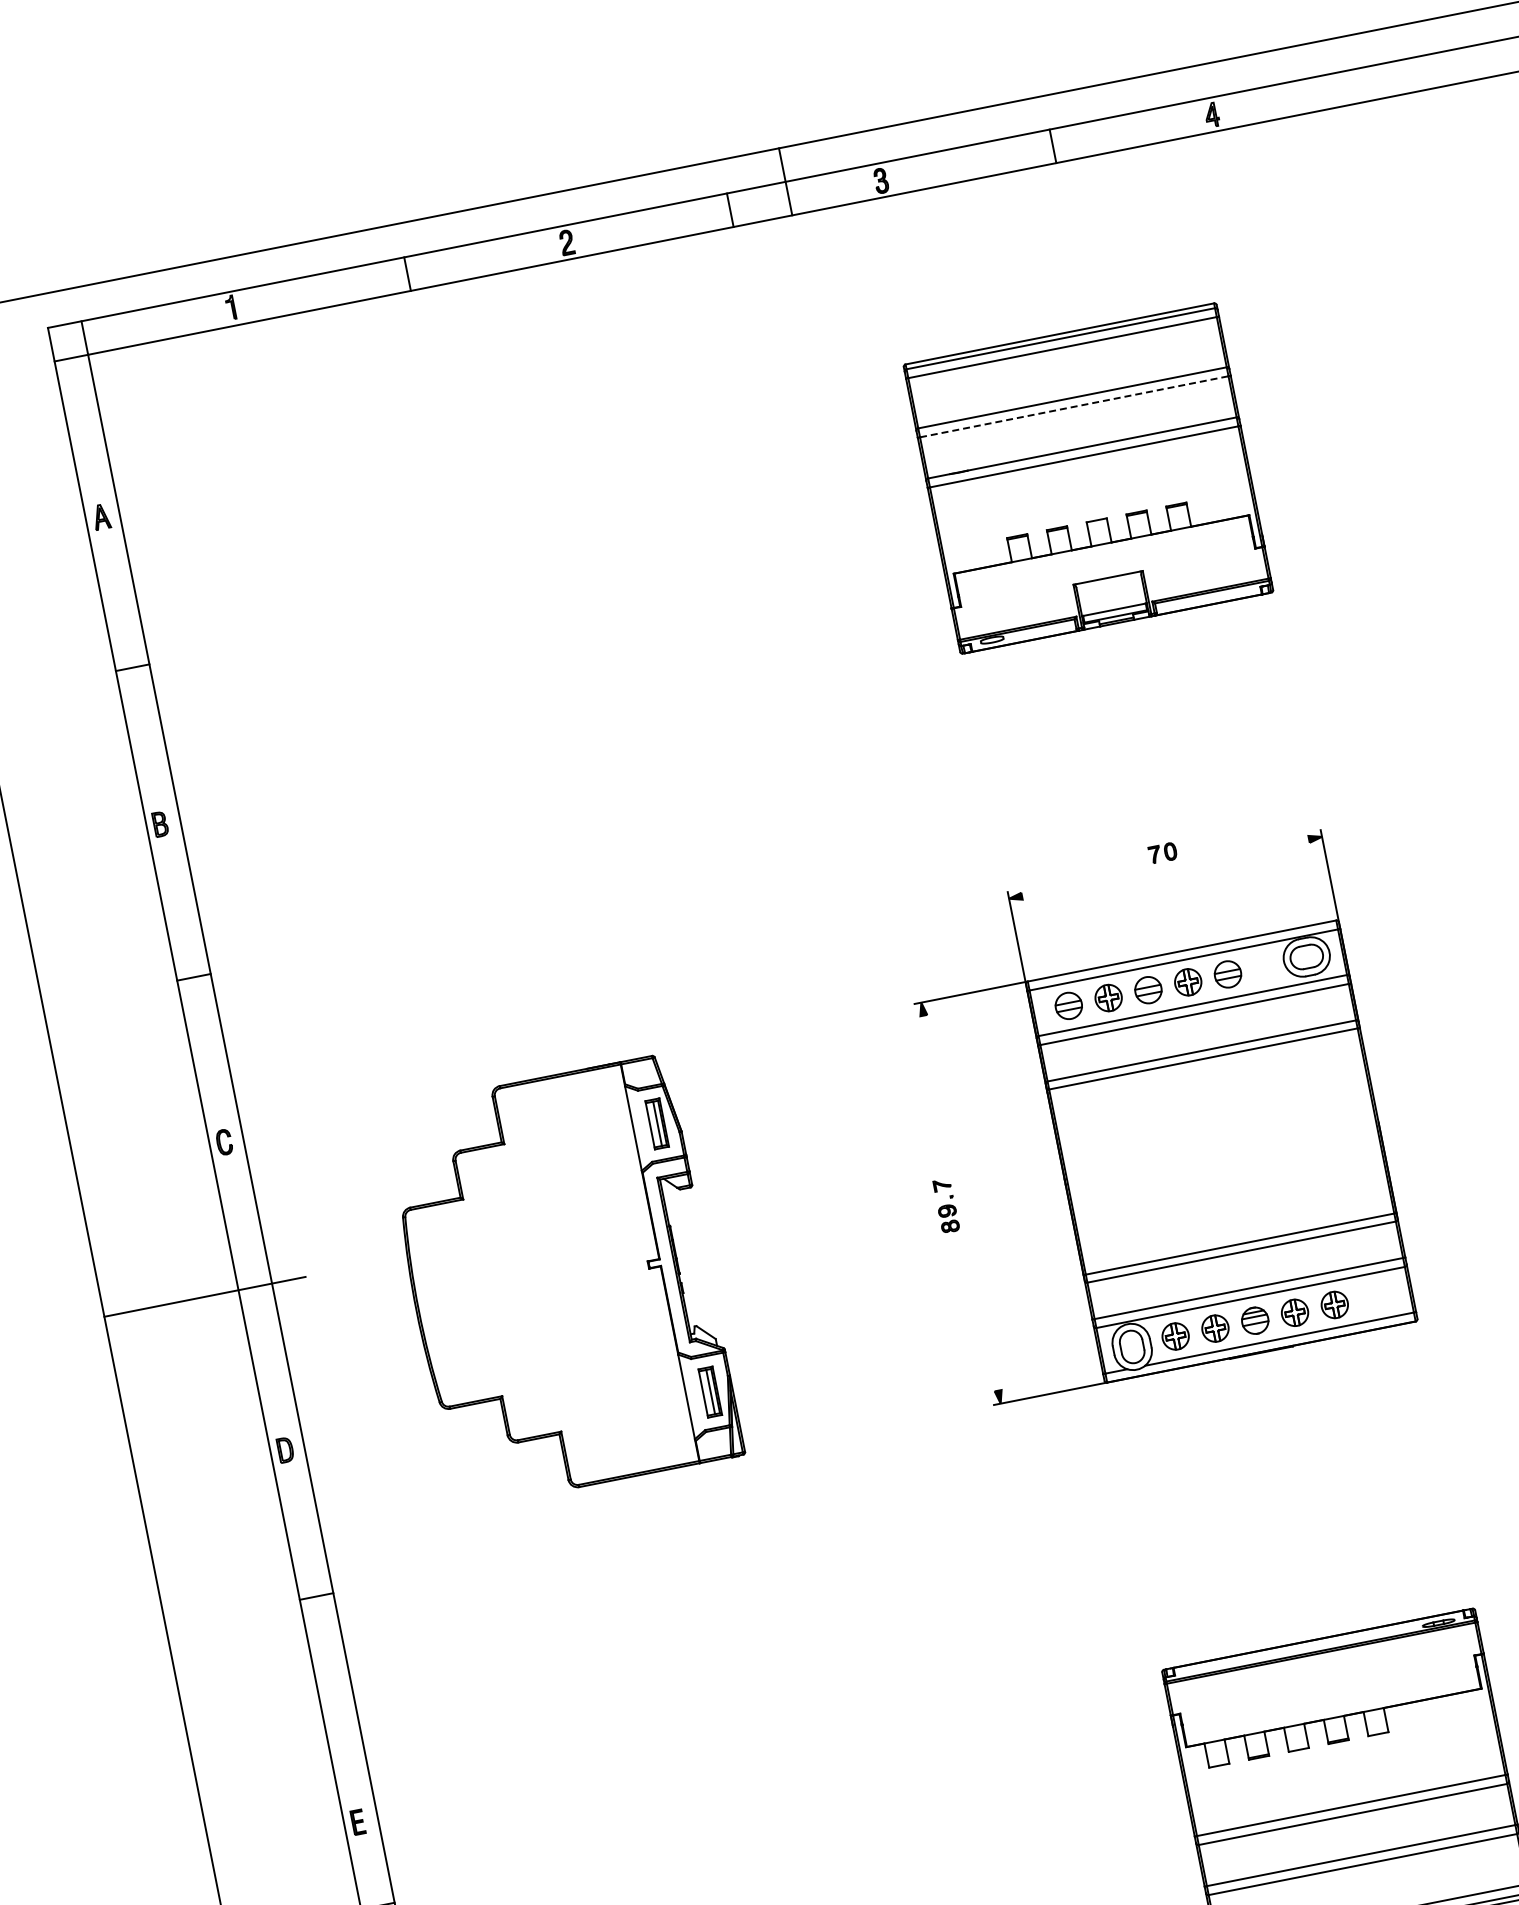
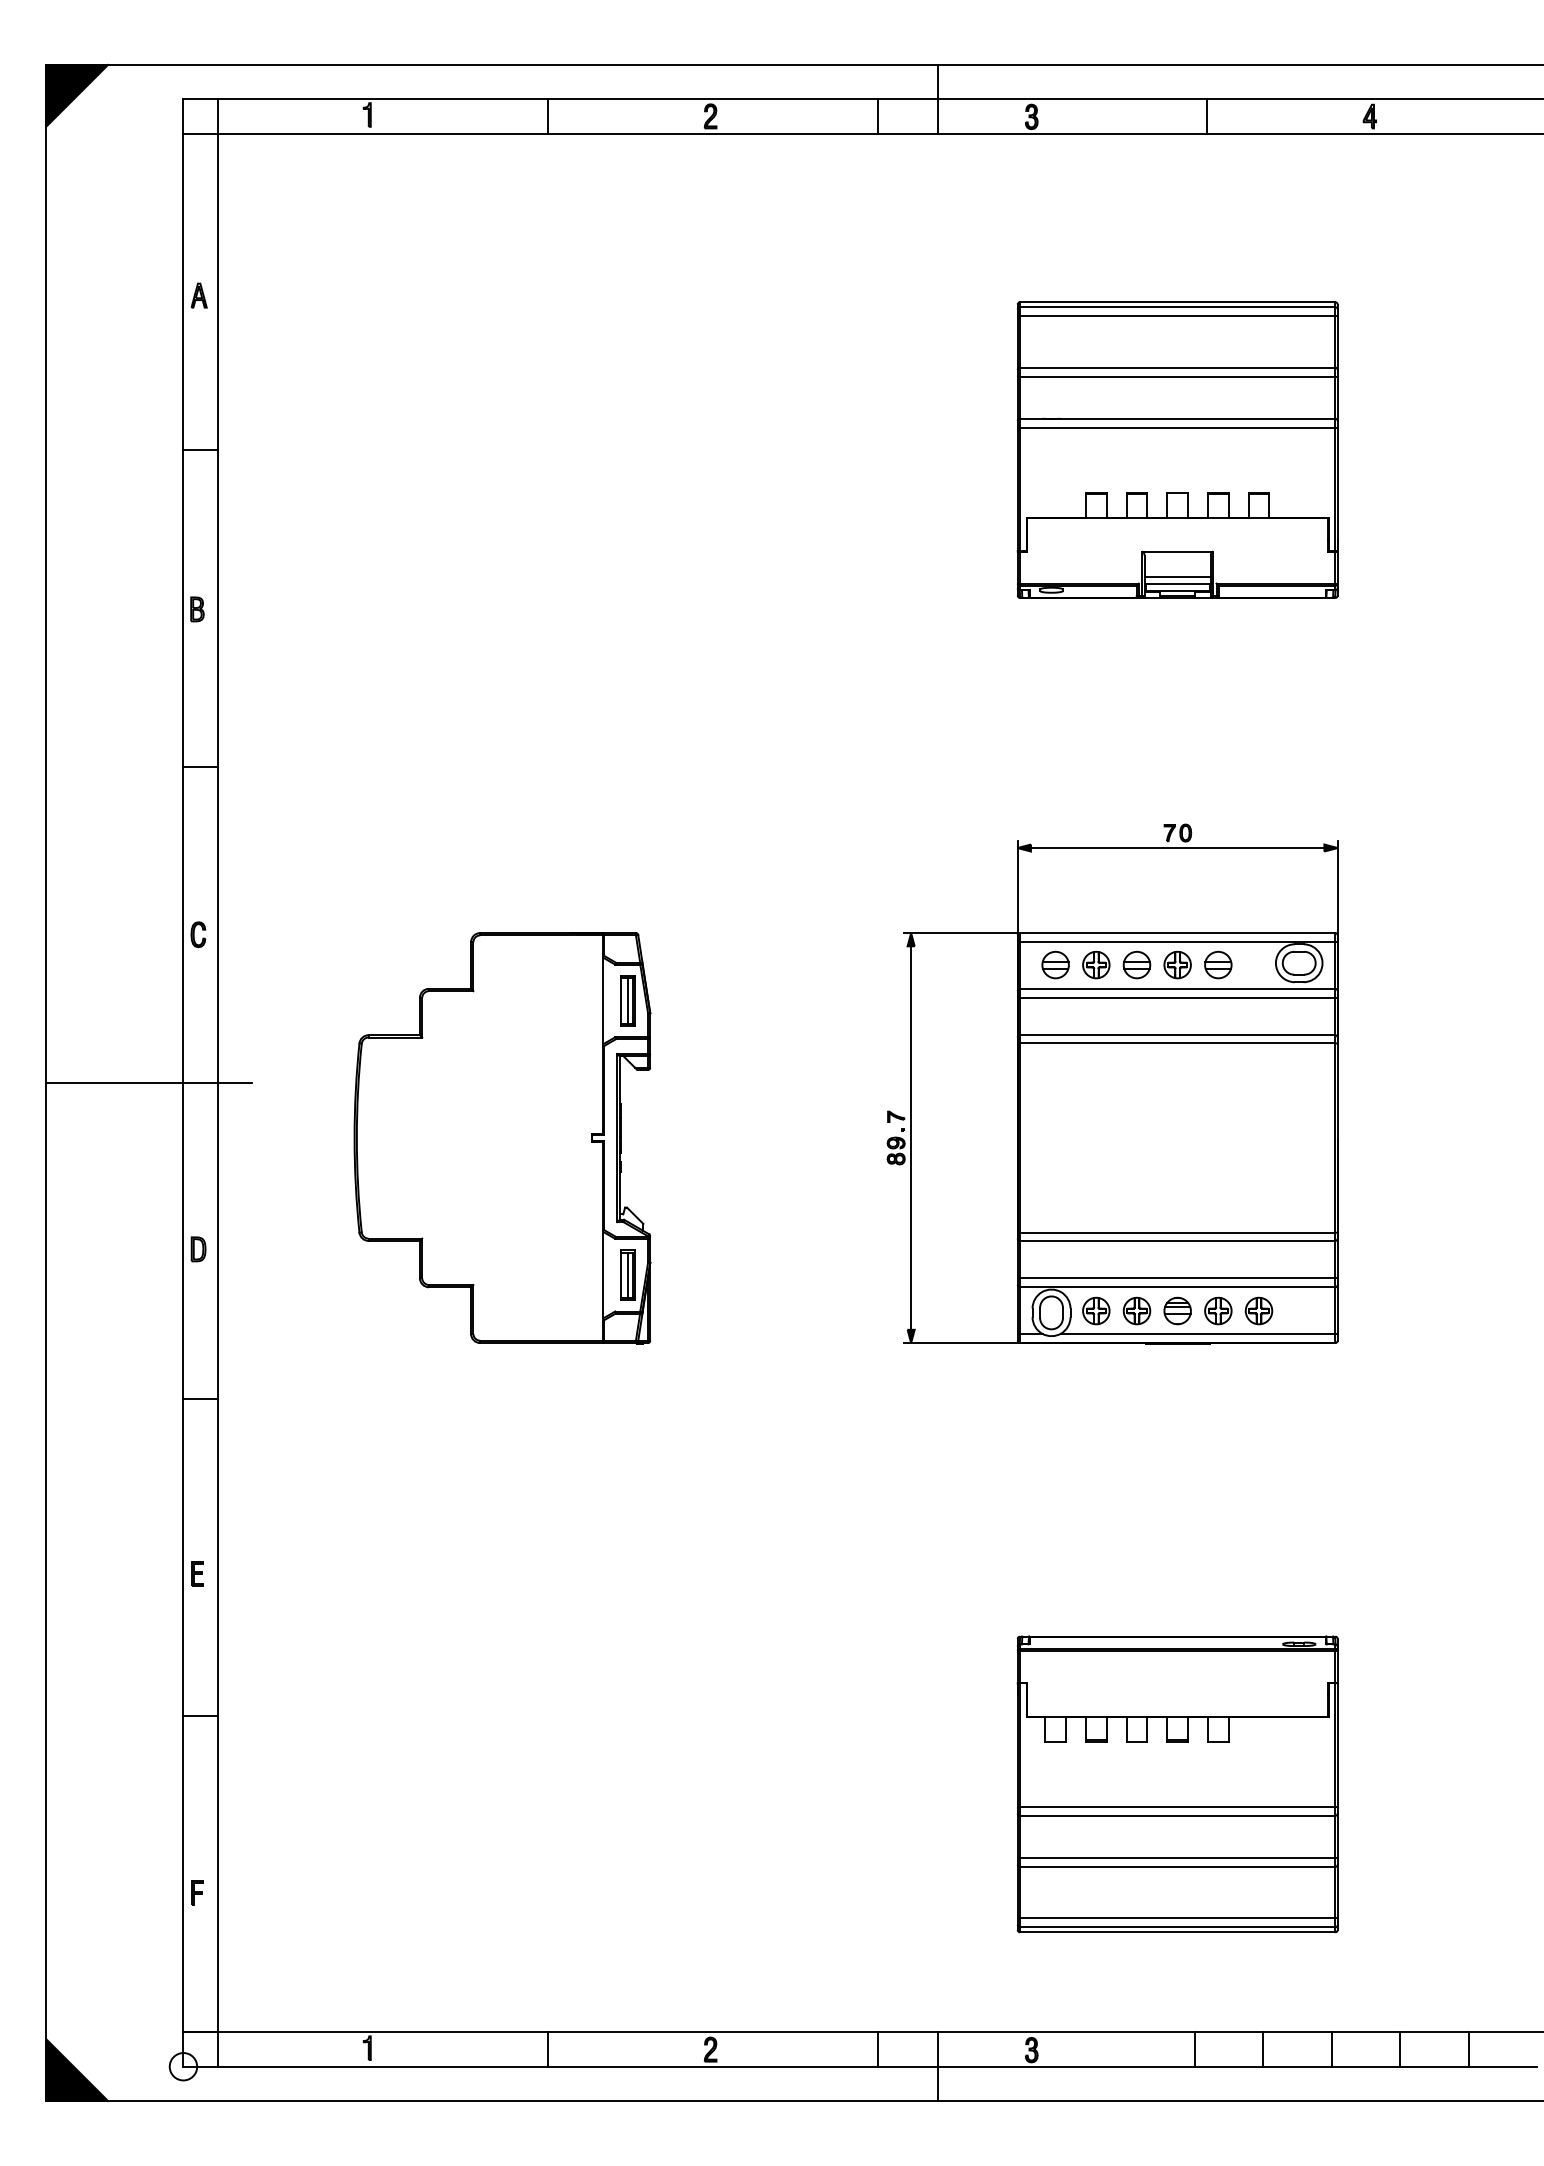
line: (1074, 406) -> (1177, 376), dashed -> solid
line: (1112, 603) -> (1177, 577), added
line: (1165, 868) -> (1177, 848), added
line: (961, 1202) -> (911, 1137), added
part: (358, 1822) -> (197, 1573), moved

